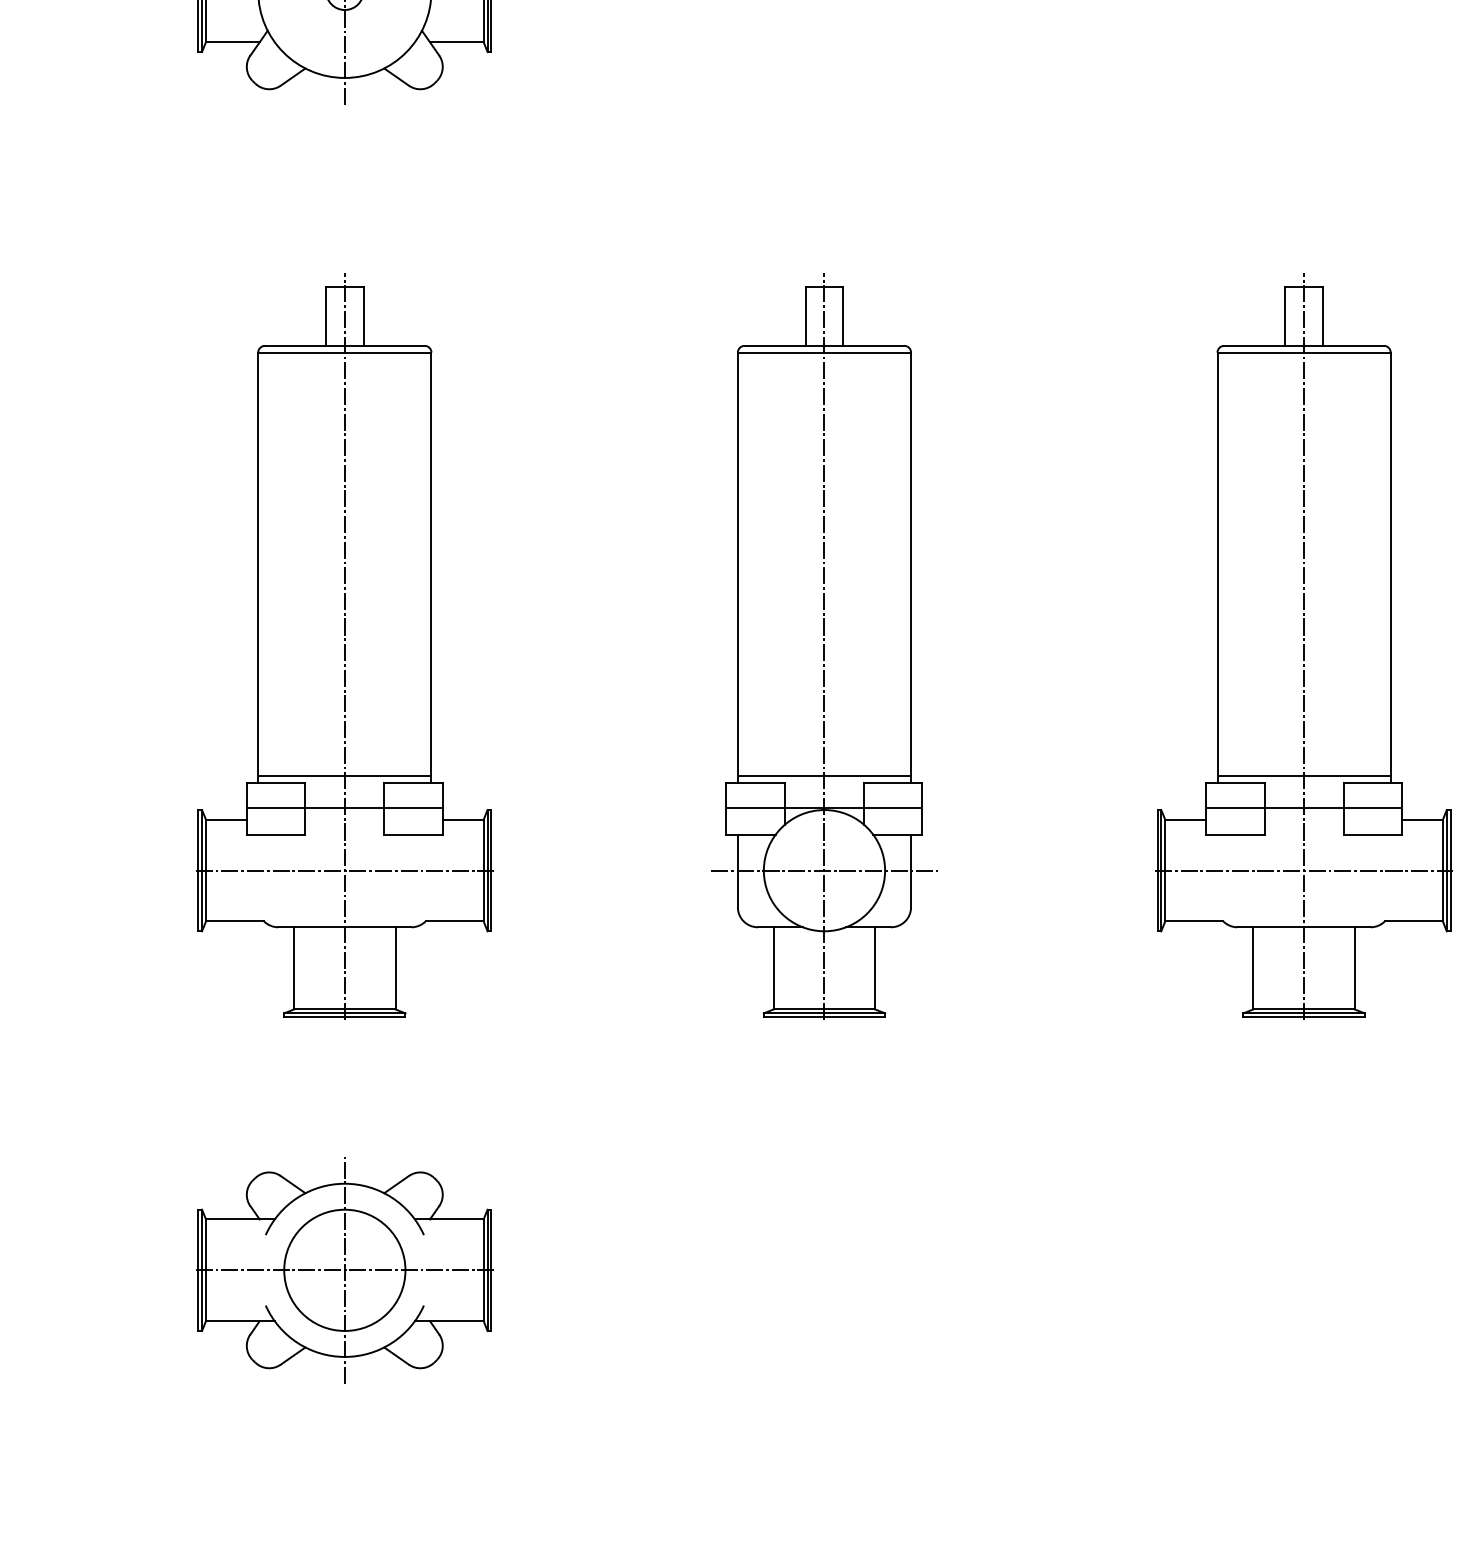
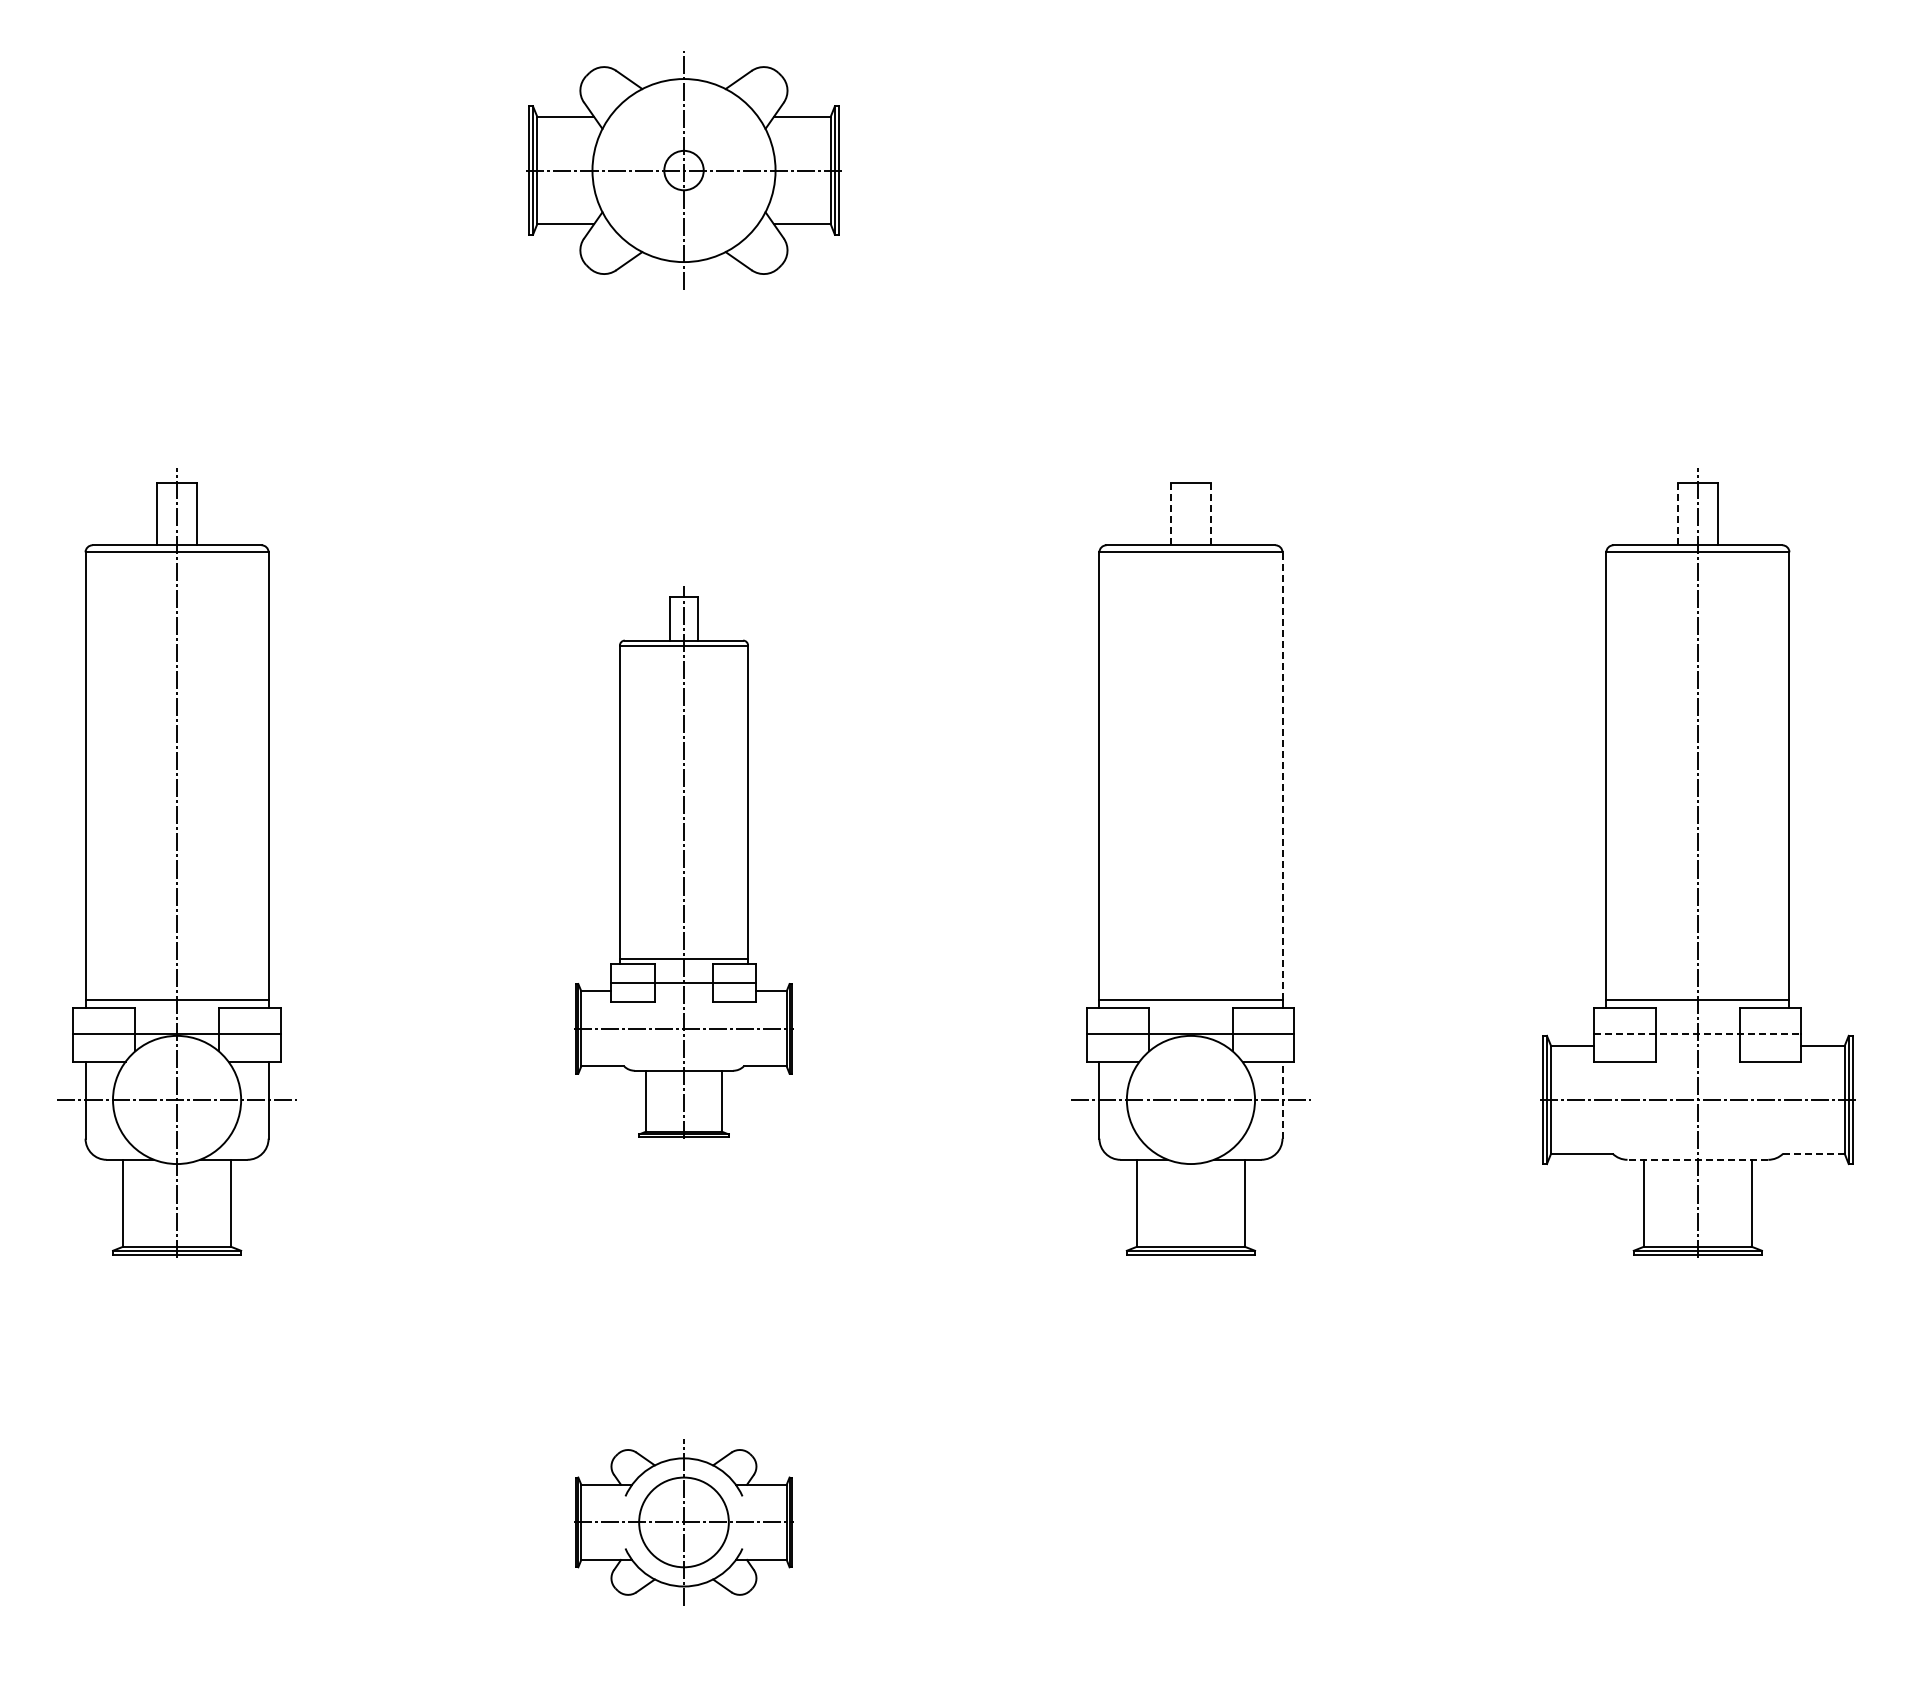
line: (842, 315) -> (1210, 513), solid -> dashed
line: (806, 316) -> (1171, 514), solid -> dashed
line: (1285, 316) -> (1678, 514), solid -> dashed
line: (911, 564) -> (1282, 776), solid -> dashed
part: (344, 646) -> (683, 862), size x0.7
line: (824, 646) -> (1190, 862), removed
line: (1303, 807) -> (1697, 1033), solid -> dashed
line: (911, 870) -> (1282, 1099), solid -> dashed
line: (1413, 921) -> (1813, 1153), solid -> dashed
line: (1303, 926) -> (1697, 1159), solid -> dashed
part: (344, 1270) -> (683, 1522), size x0.7

